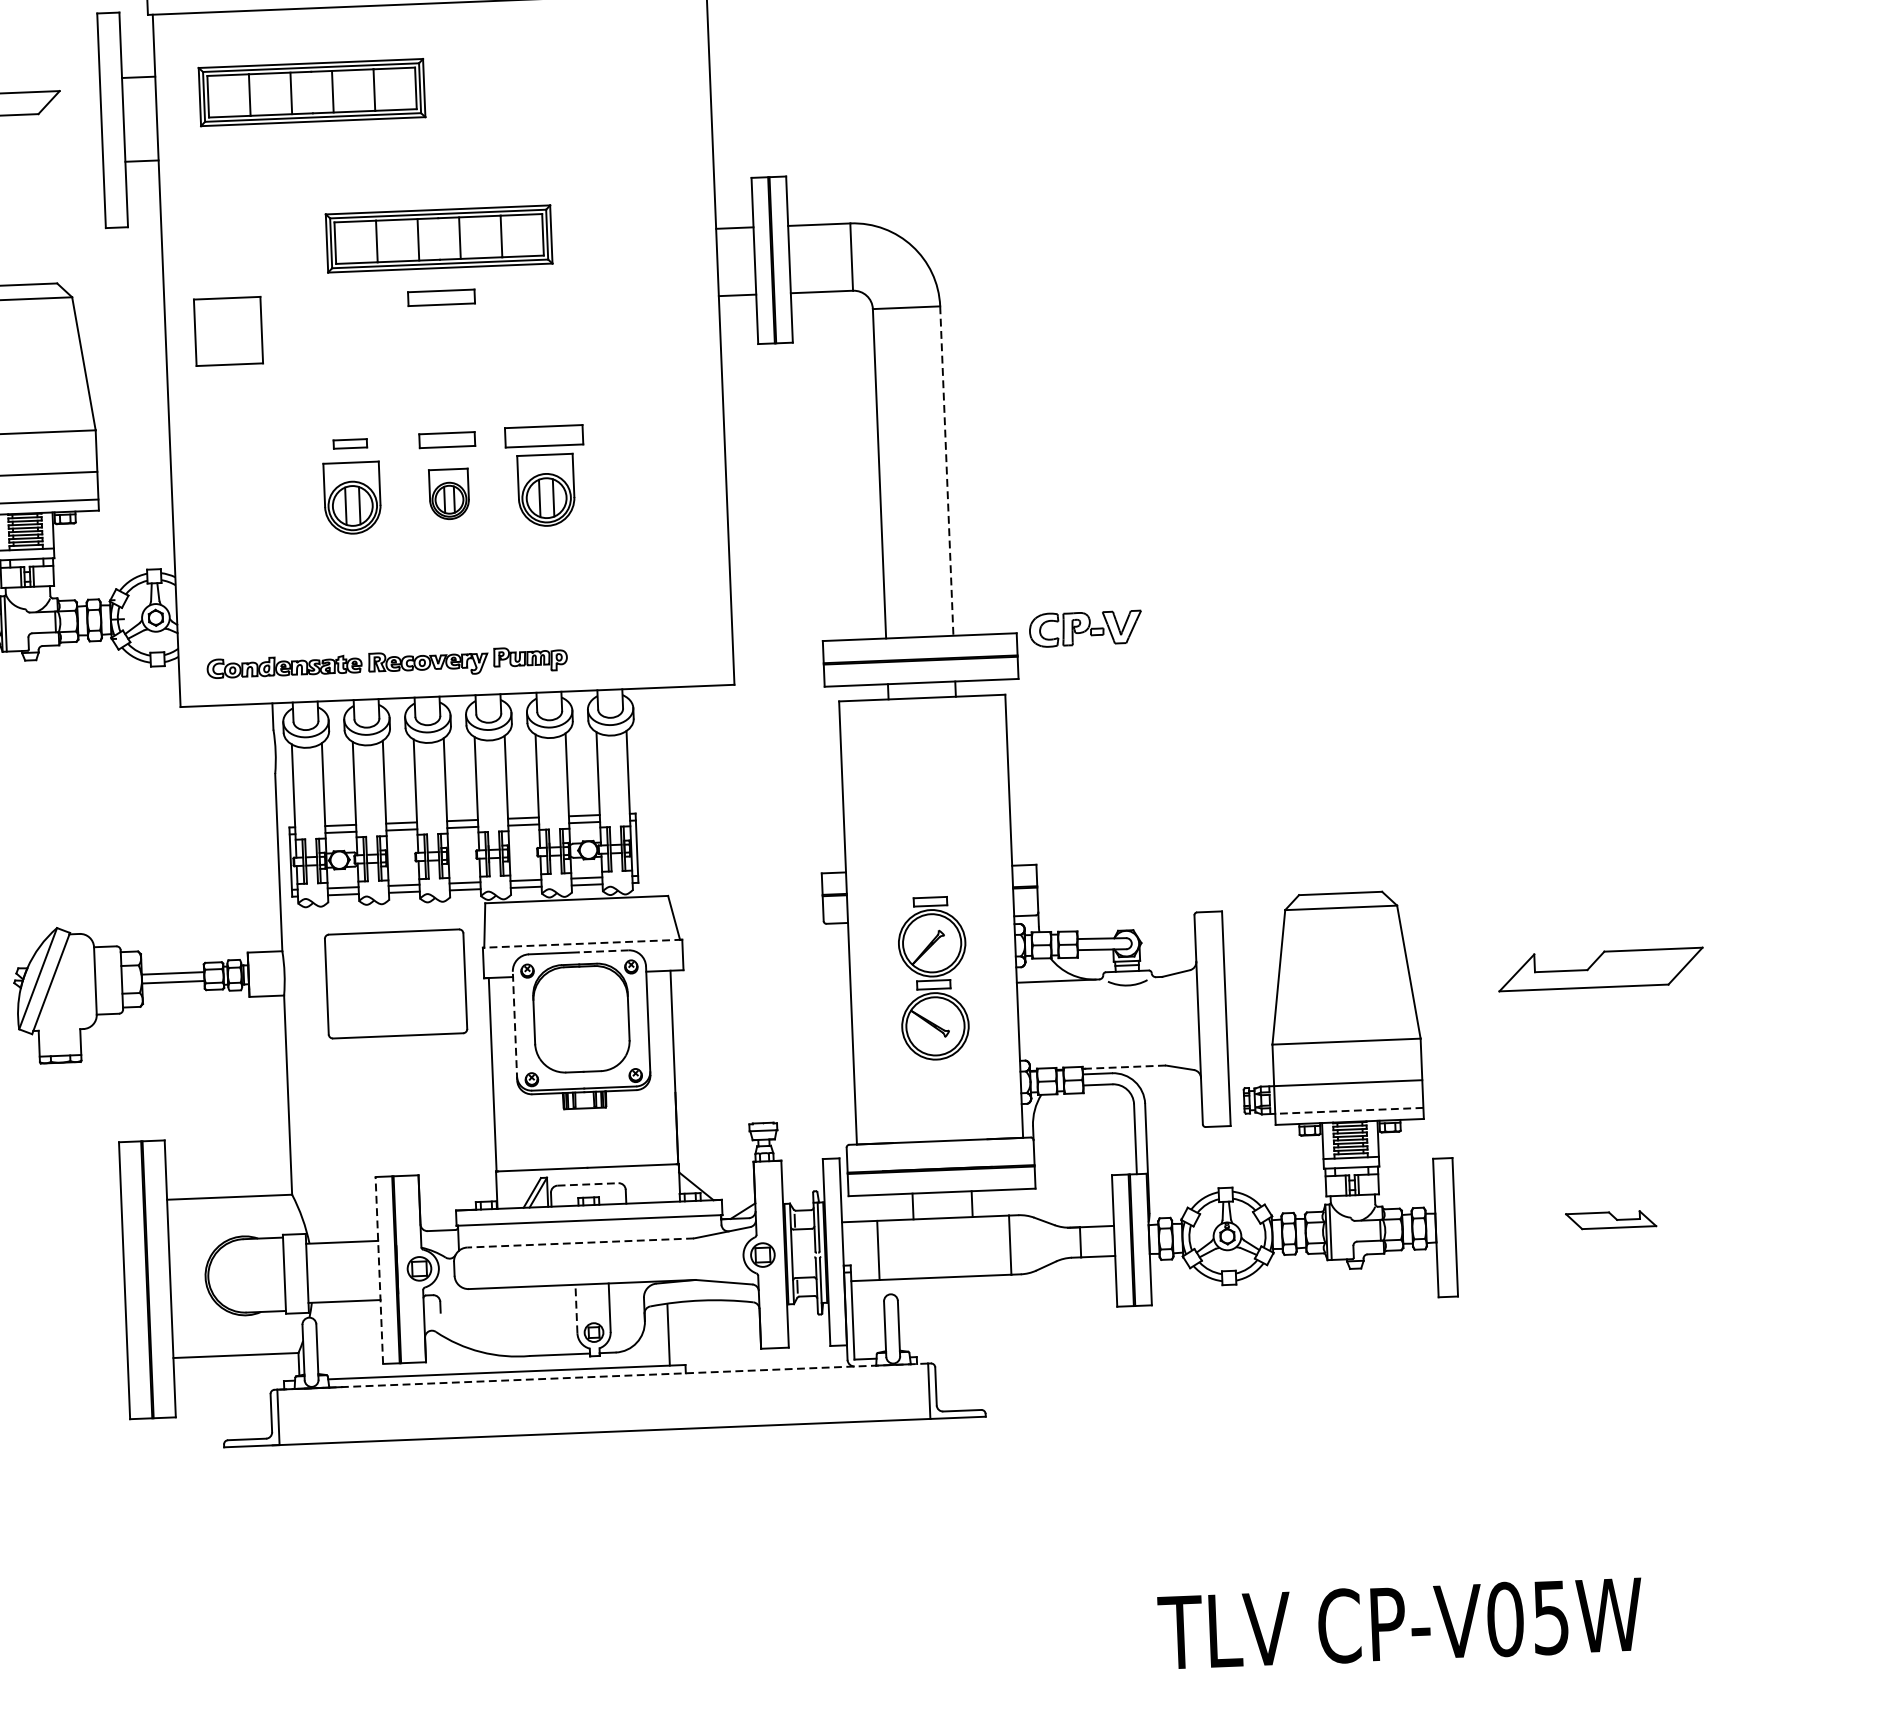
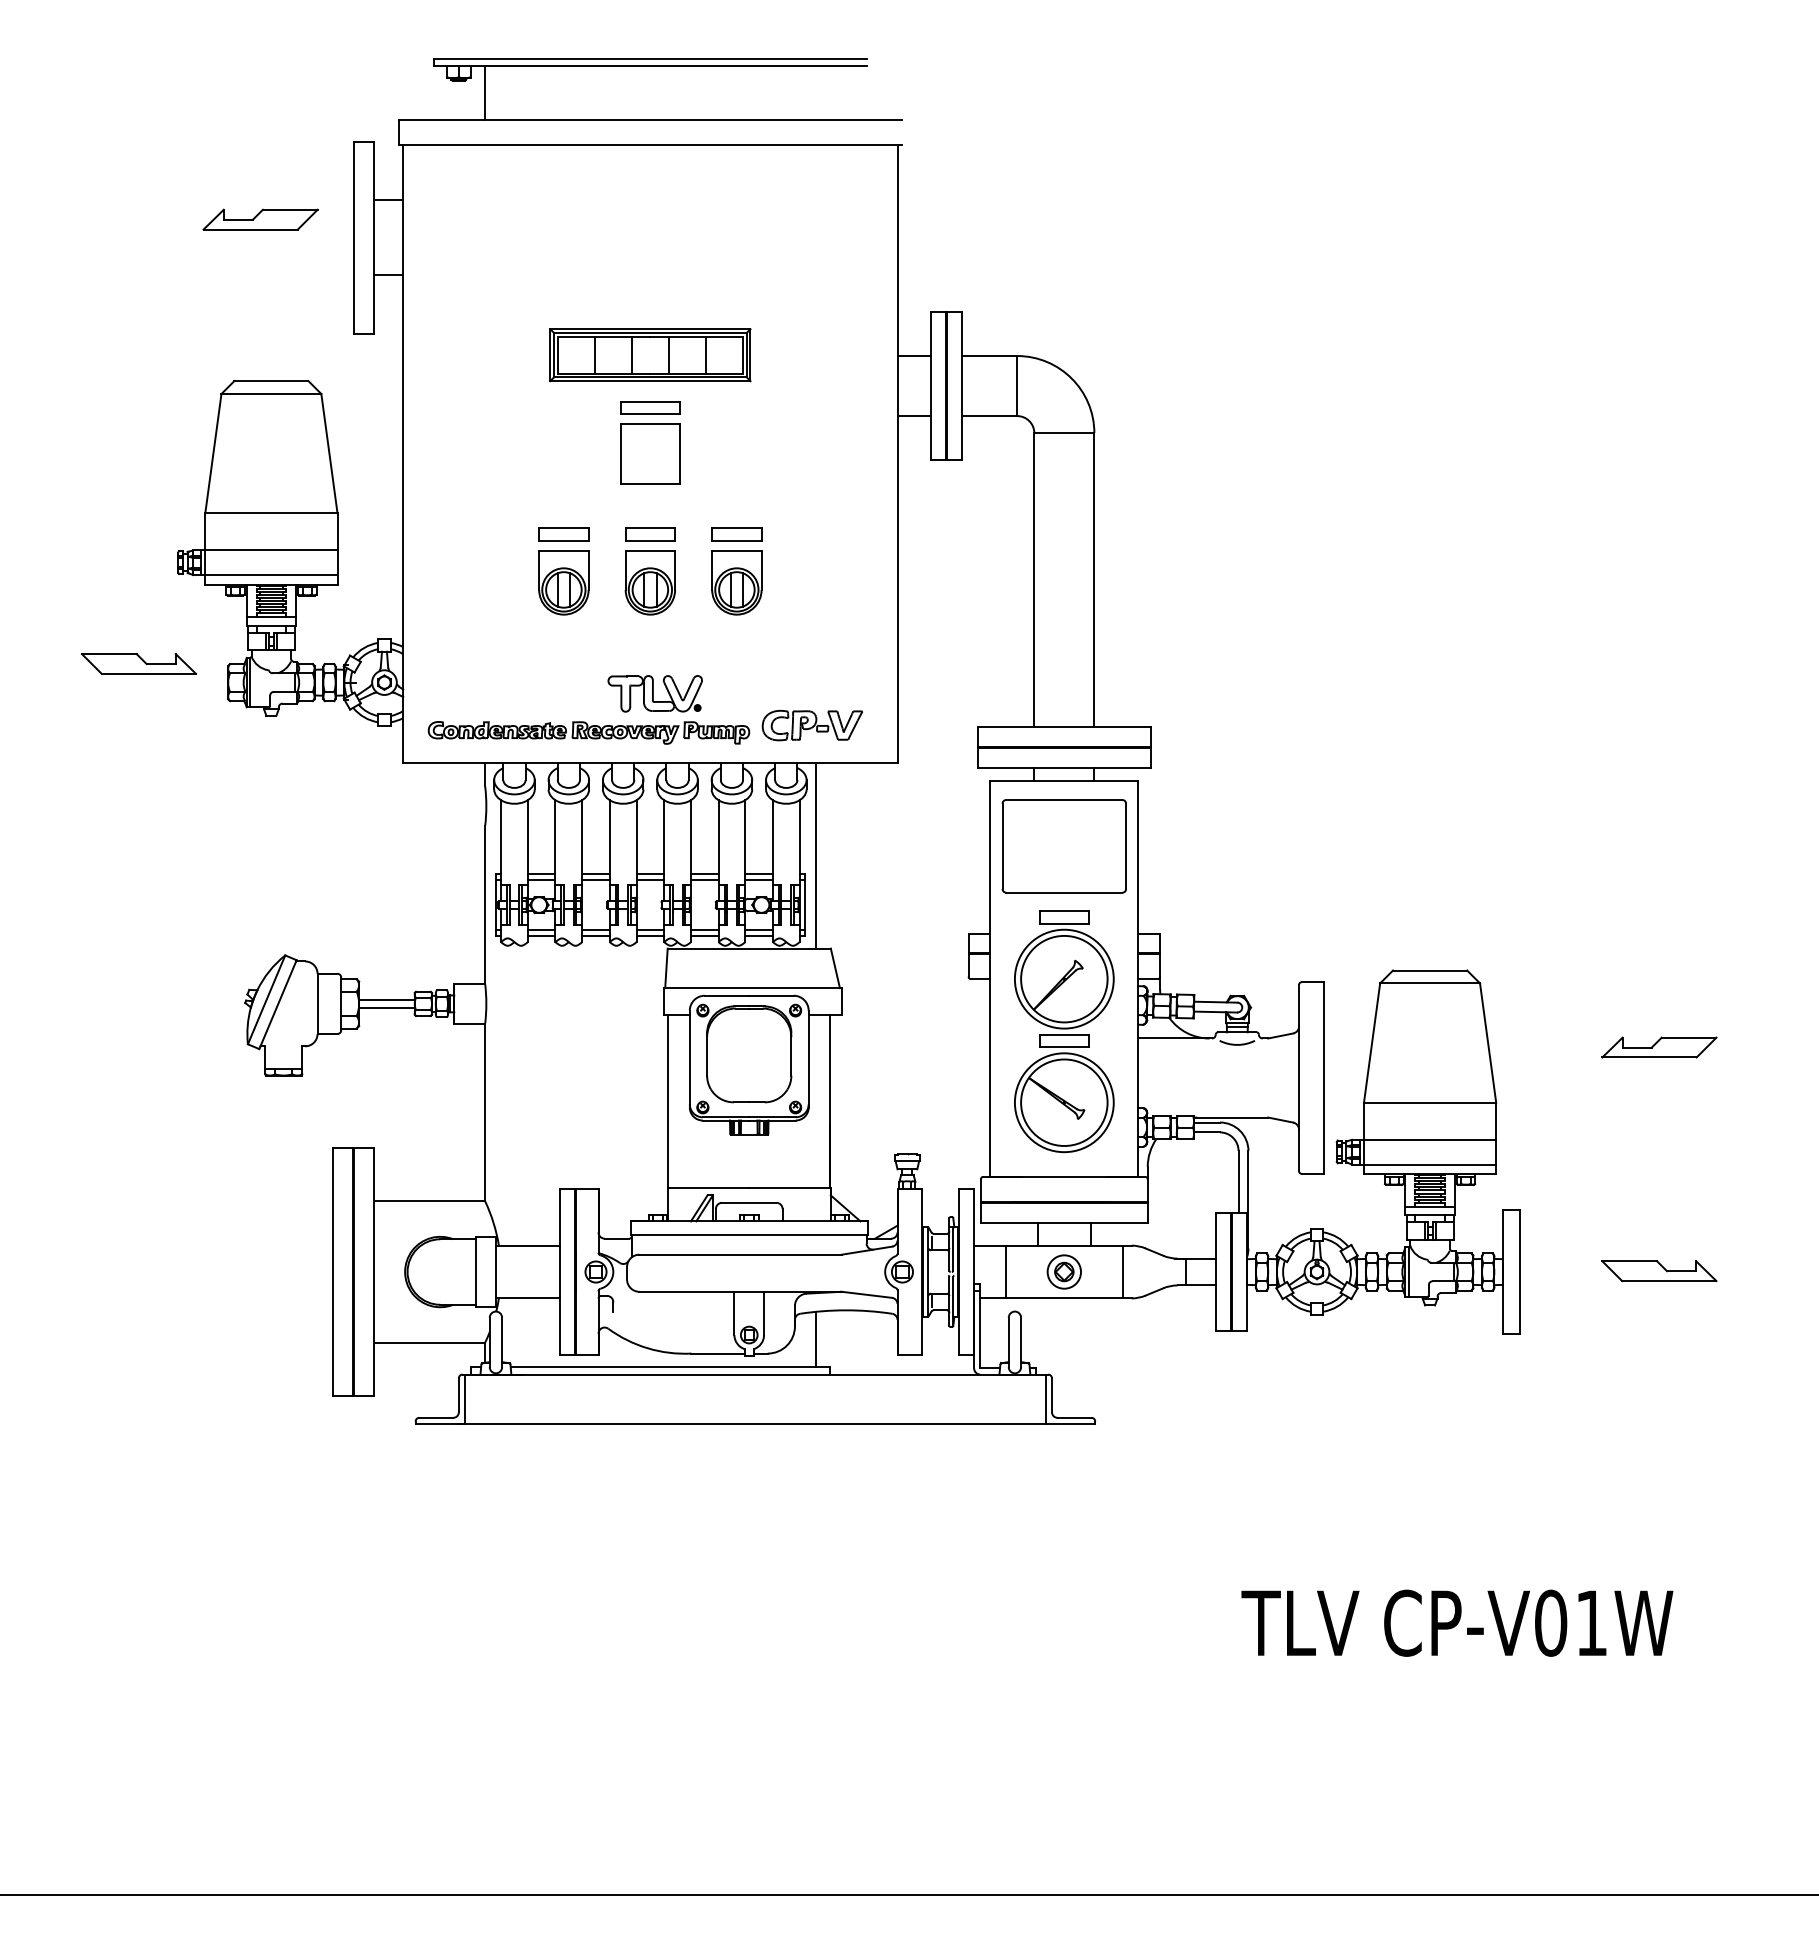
part: (312, 92) -> (542, 220), removed
part: (228, 330) -> (650, 453), moved
part: (543, 436) -> (736, 534), size x0.71
part: (349, 443) -> (563, 534), size x1.67
line: (946, 471) -> (1094, 580), dashed -> solid
part: (448, 493) -> (649, 582), size x1.43
part: (458, 617) -> (654, 693), added
part: (1084, 628) -> (811, 725), moved
line: (646, 792) -> (815, 855), added
line: (582, 944) -> (752, 988), dashed -> solid
line: (603, 951) -> (771, 995), dashed -> solid
part: (1601, 969) -> (1659, 1047), size x0.62
part: (933, 978) -> (1064, 1031), size x1.67
part: (395, 984) -> (1063, 846), moved
line: (514, 1025) -> (689, 1058), dashed -> solid
line: (1123, 1067) -> (1230, 1117), dashed -> solid
line: (1348, 1110) -> (1429, 1164), dashed -> solid
line: (588, 1184) -> (749, 1202), dashed -> solid
part: (1611, 1220) -> (1659, 1271), size x1.43
line: (580, 1242) -> (740, 1254), dashed -> solid
part: (943, 1247) -> (1063, 1271), added
line: (379, 1269) -> (560, 1271), dashed -> solid
line: (576, 1309) -> (734, 1313), dashed -> solid
line: (601, 1376) -> (754, 1374), dashed -> solid
text: (1550, 1617) -> (1591, 1623), CP-V05W -> CP-V01W

